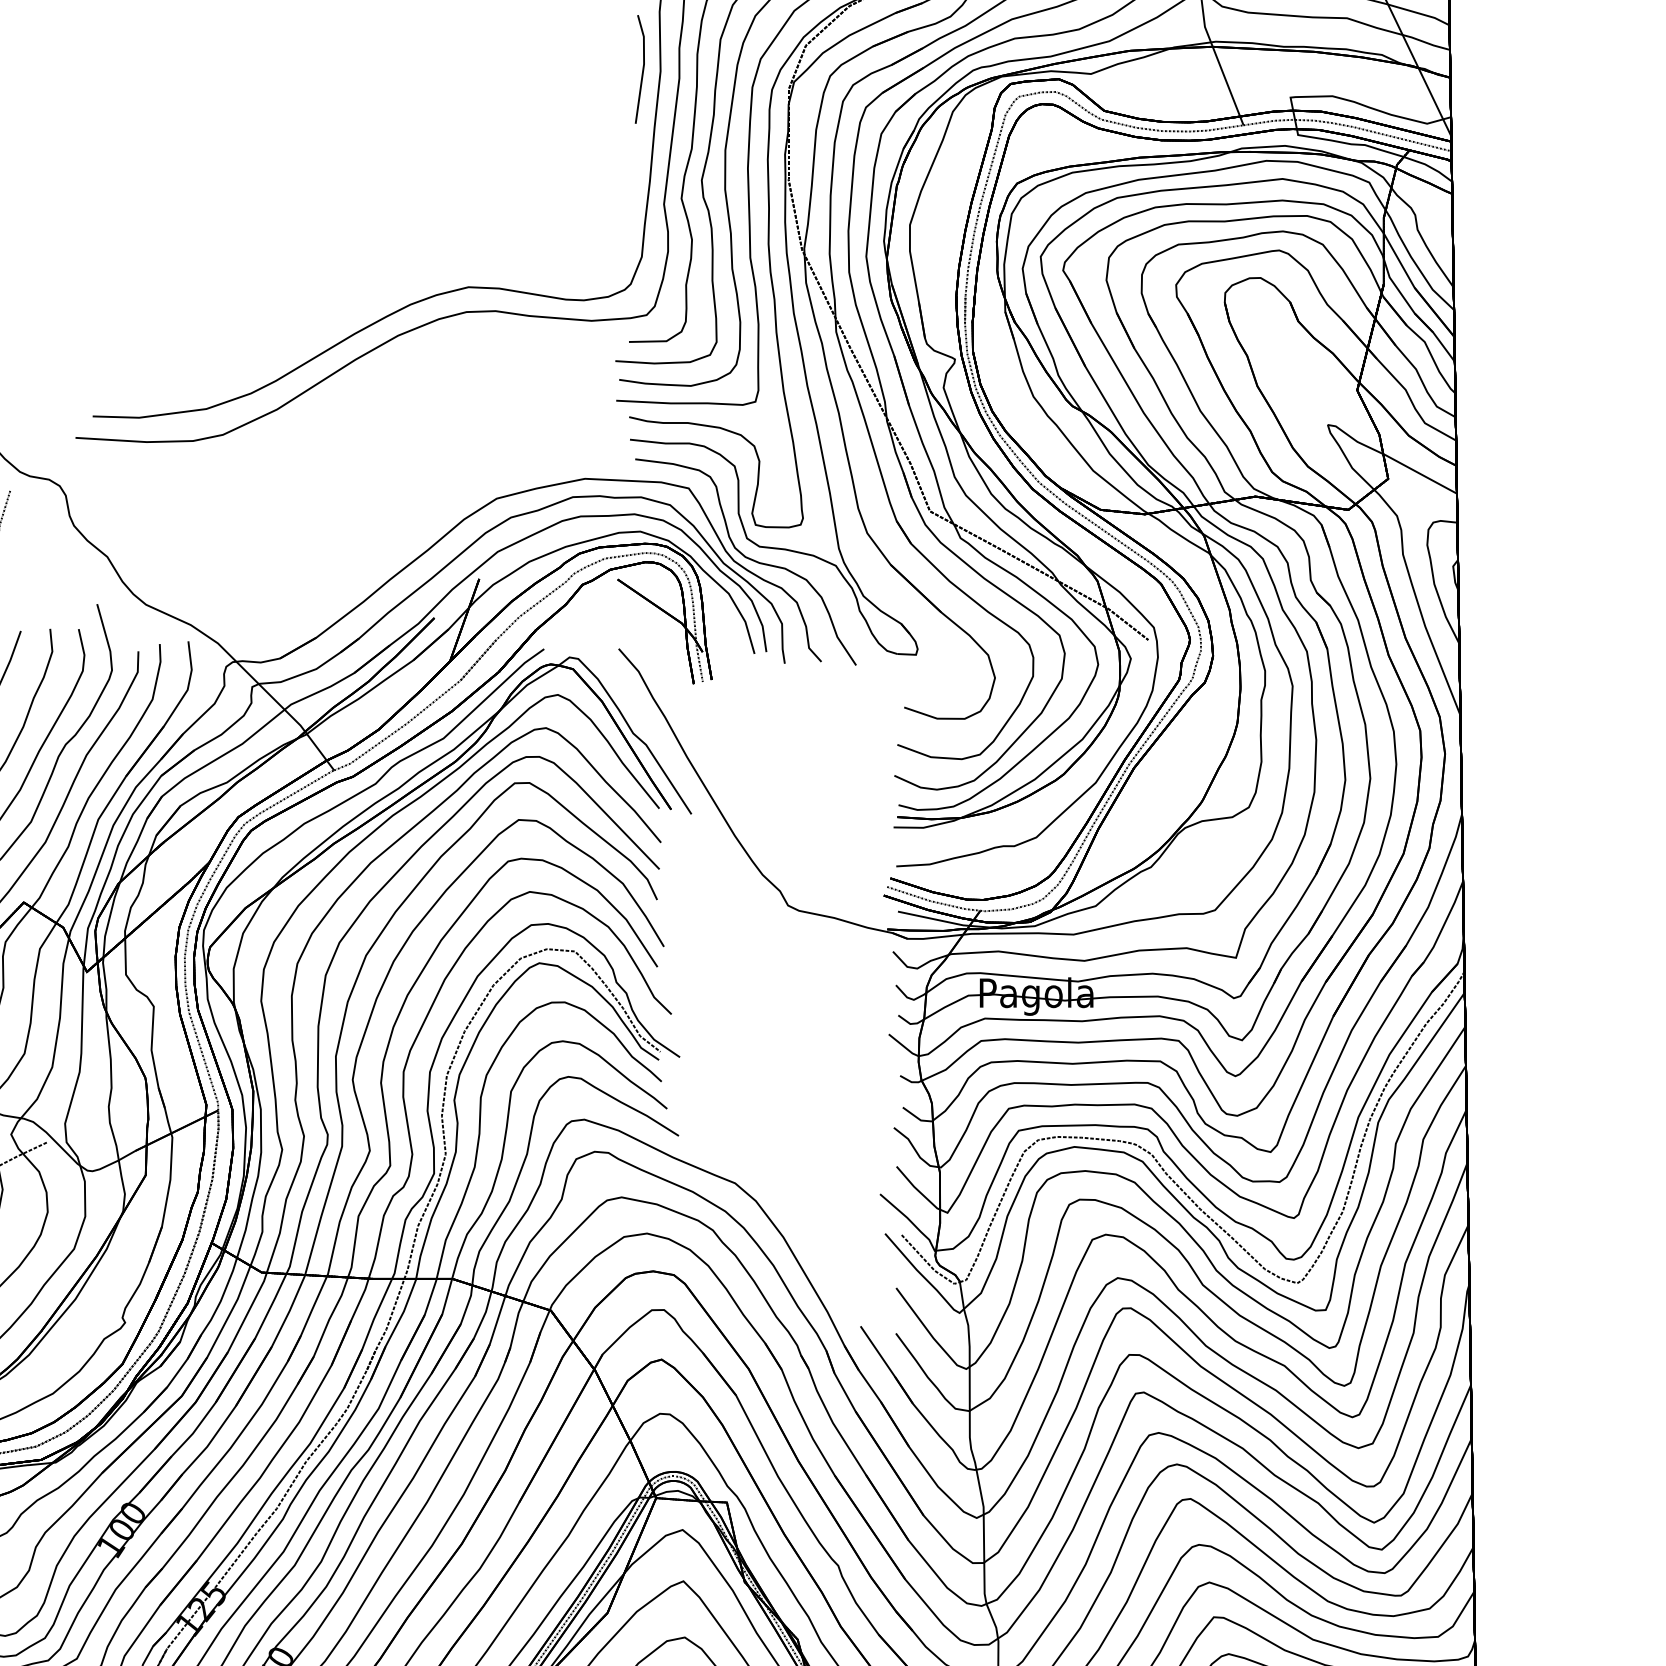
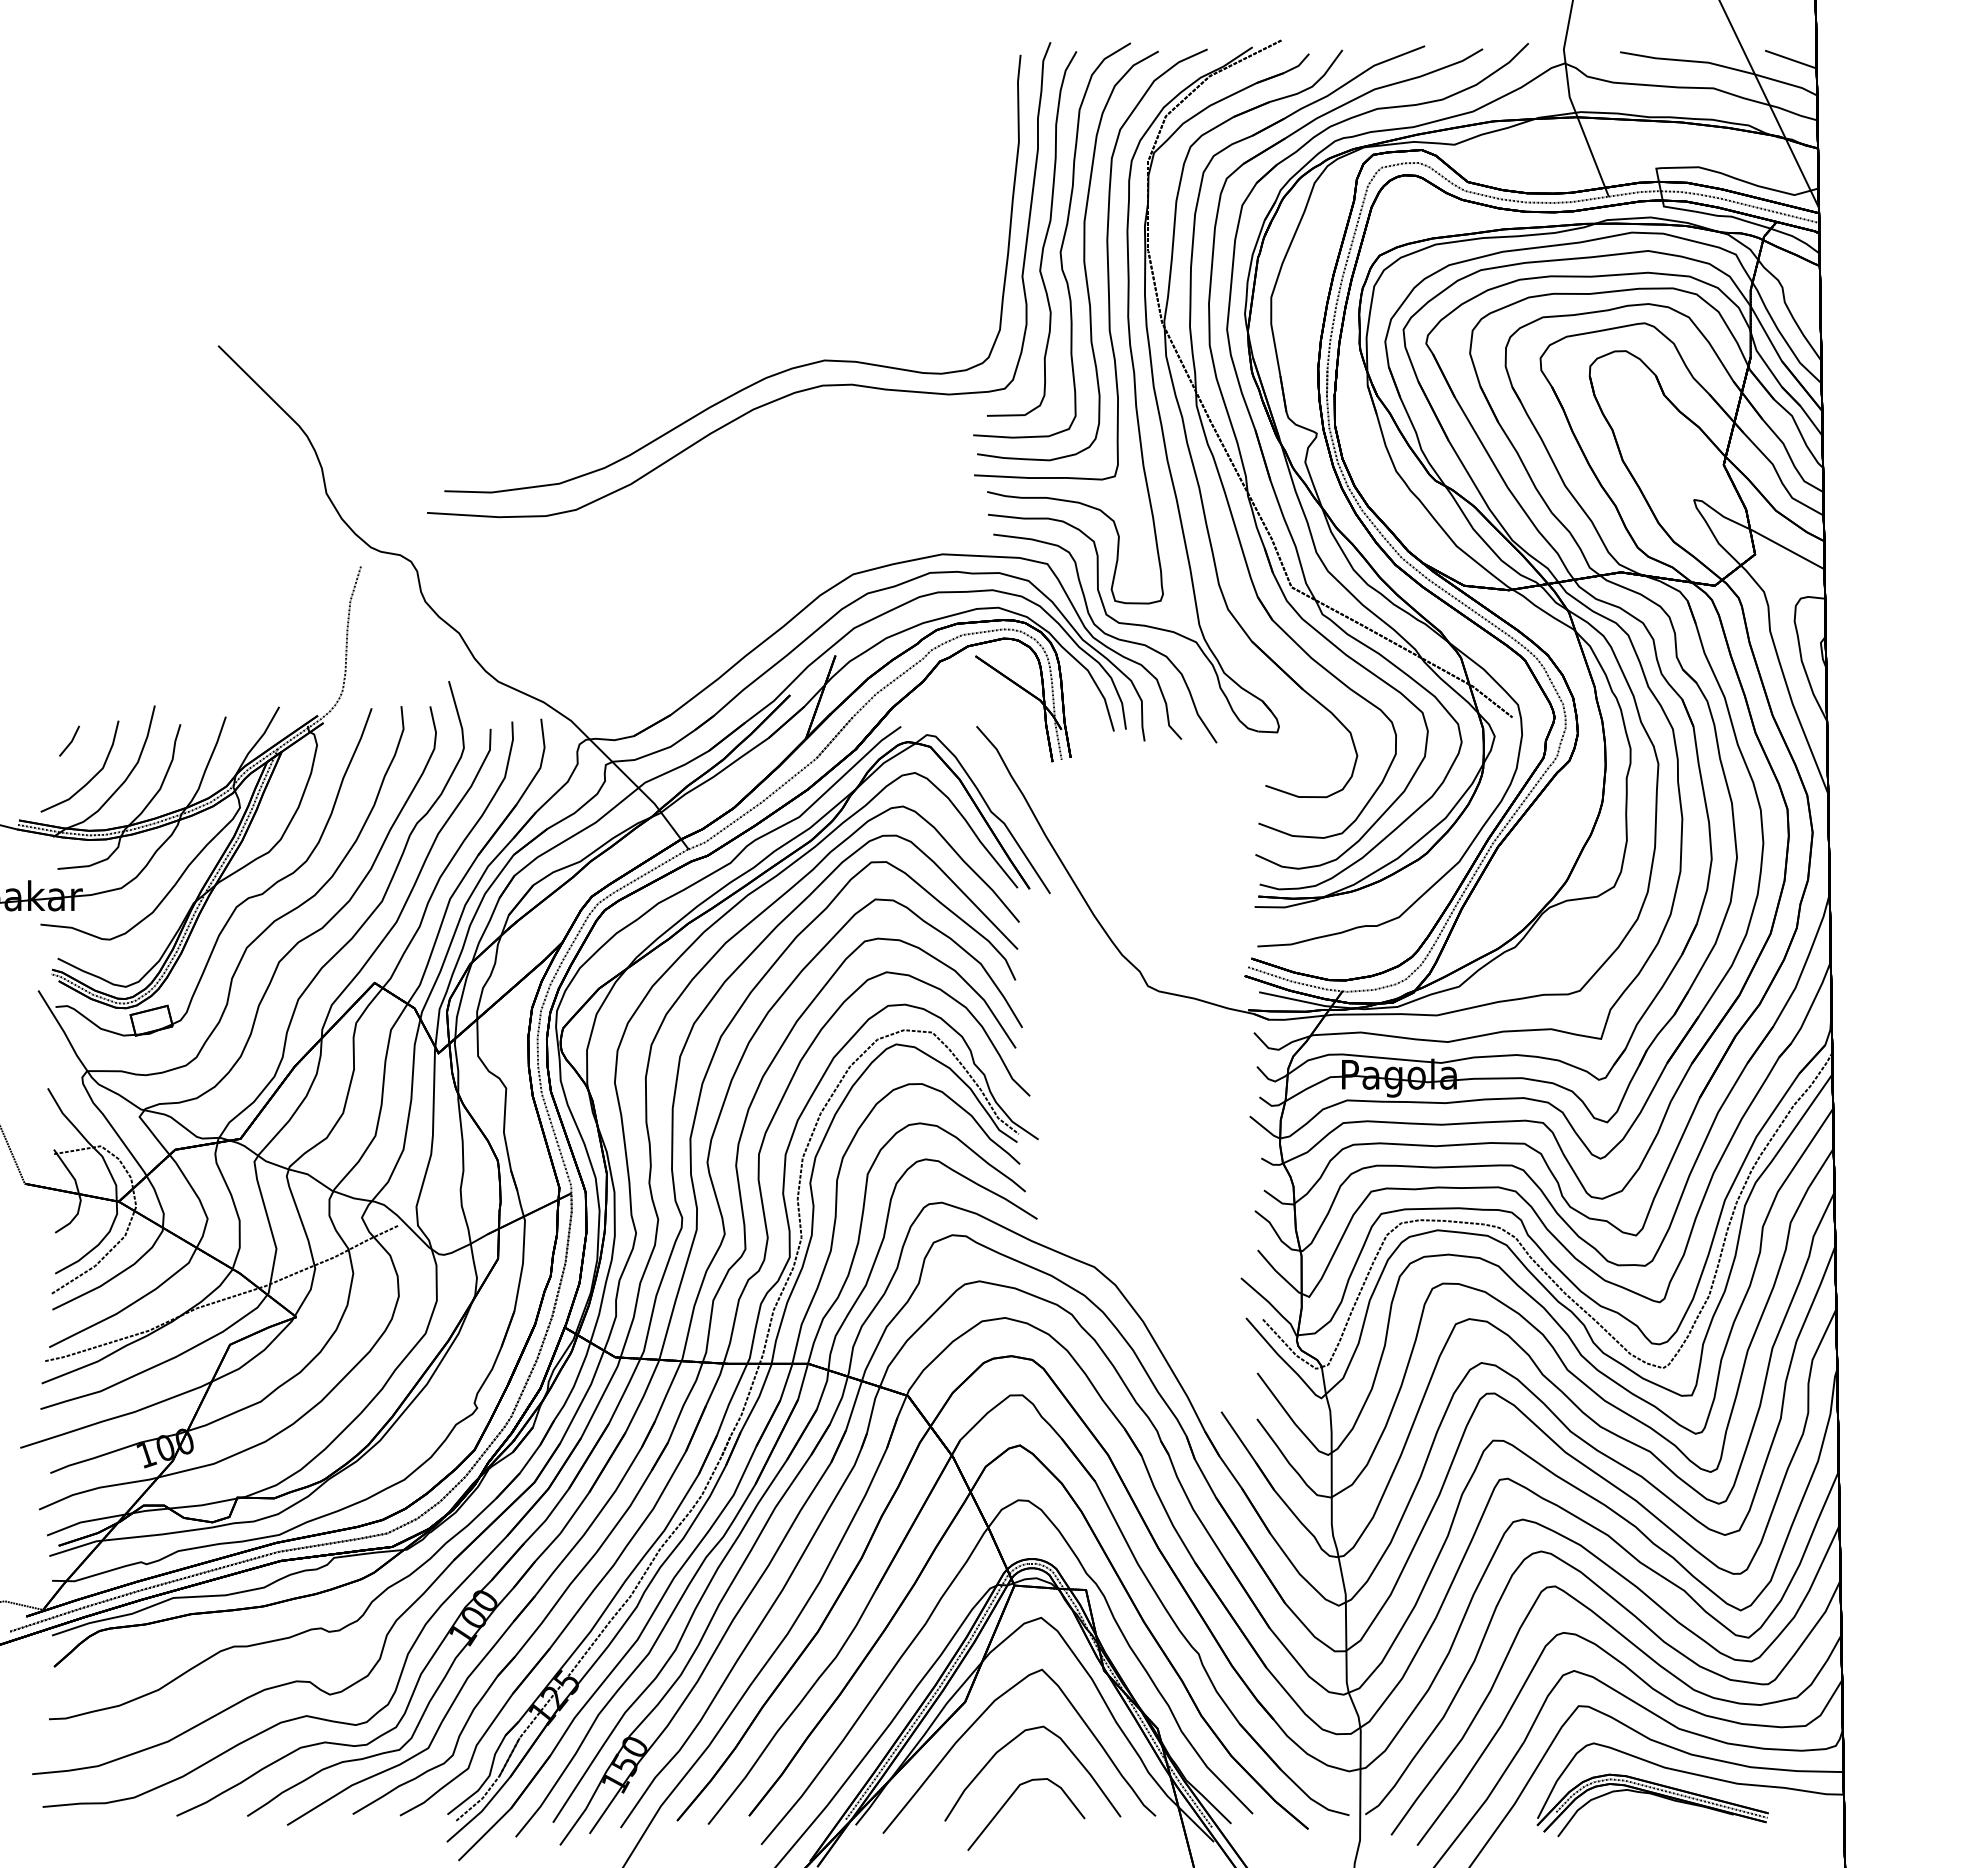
line: (642, 69) -> (1000, 140), removed

